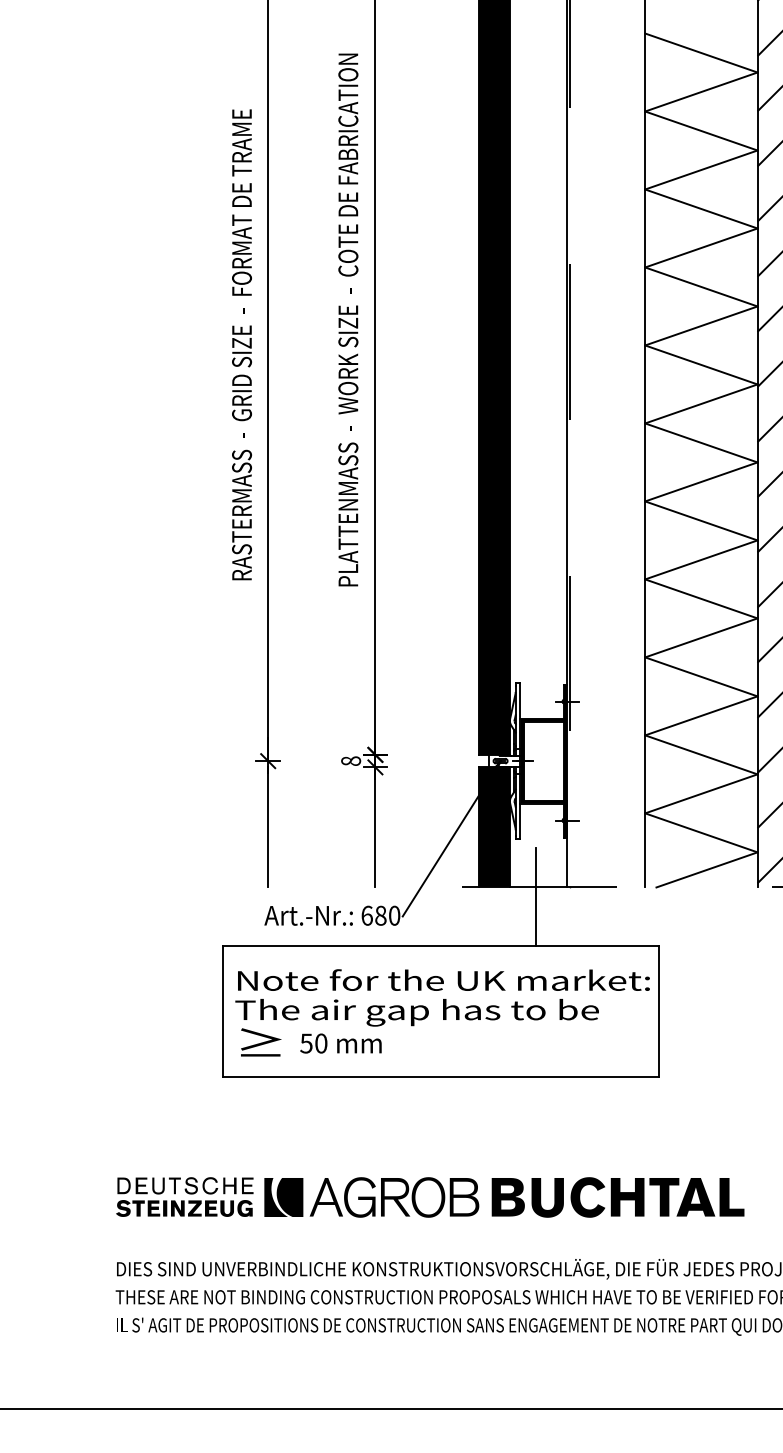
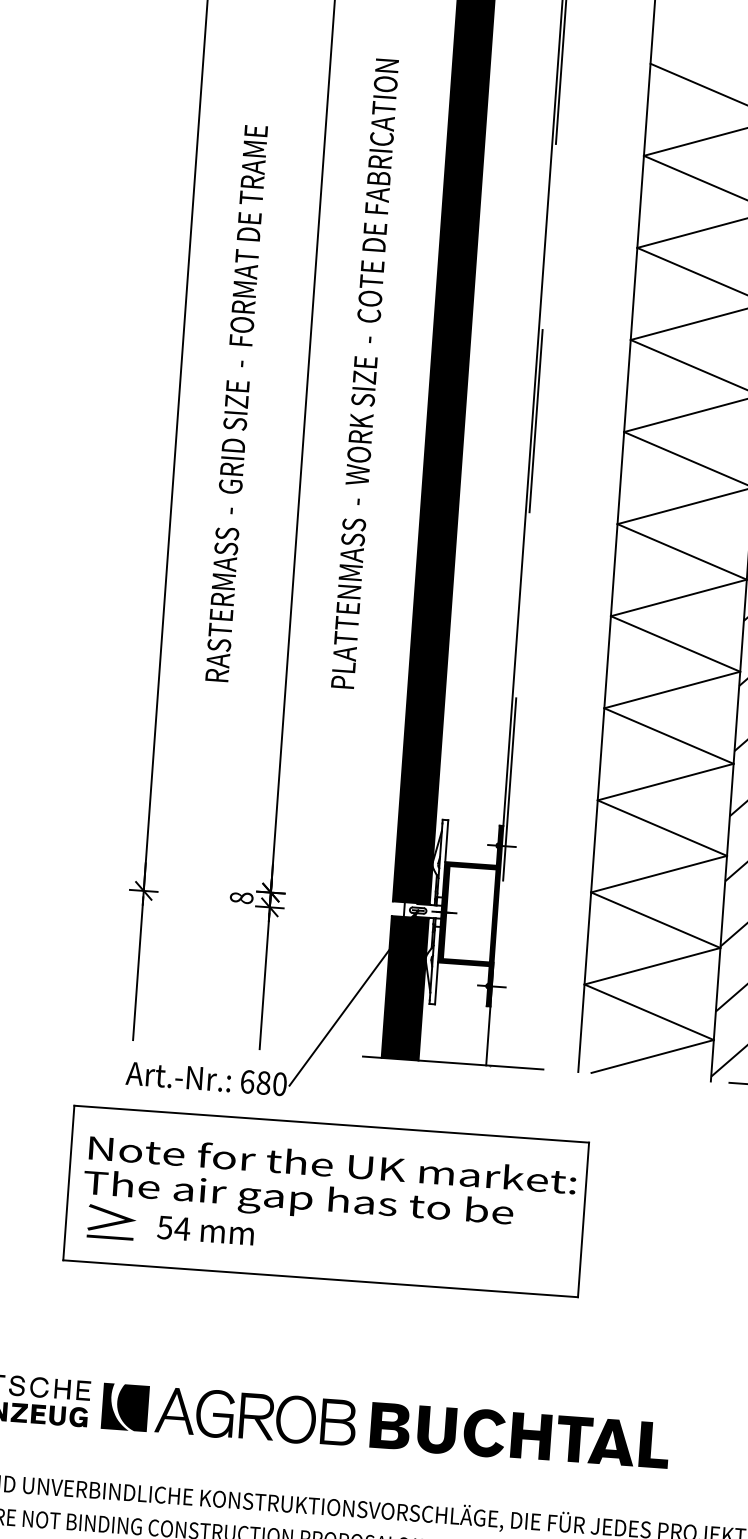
text: (348, 319) -> (365, 373), moved
text: (241, 344) -> (236, 403), moved
line: (536, 897) -> (449, 1074), removed
text: (320, 1043) -> (181, 1228), 50 -> 54

